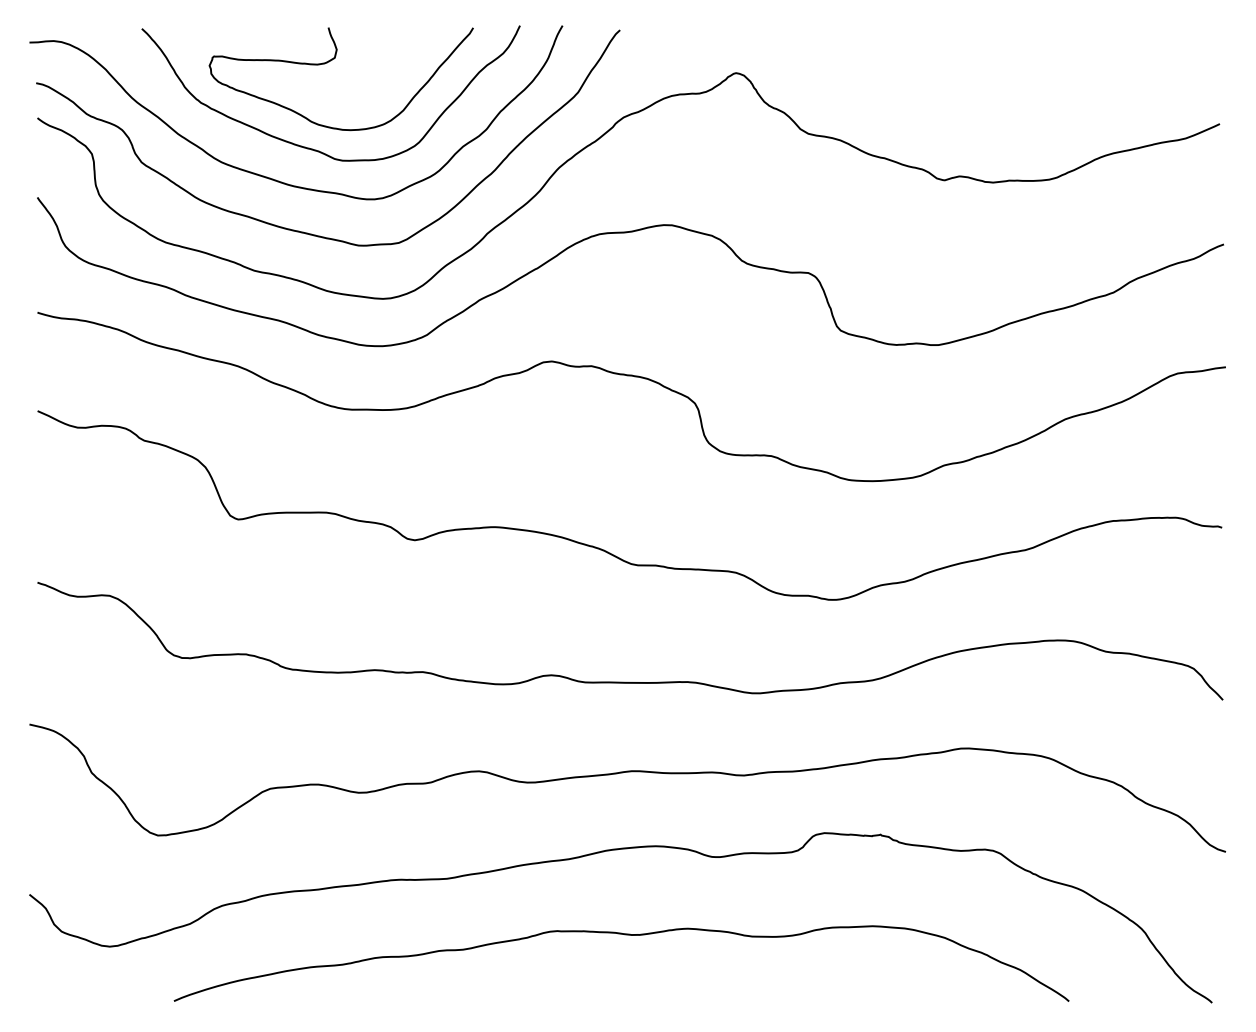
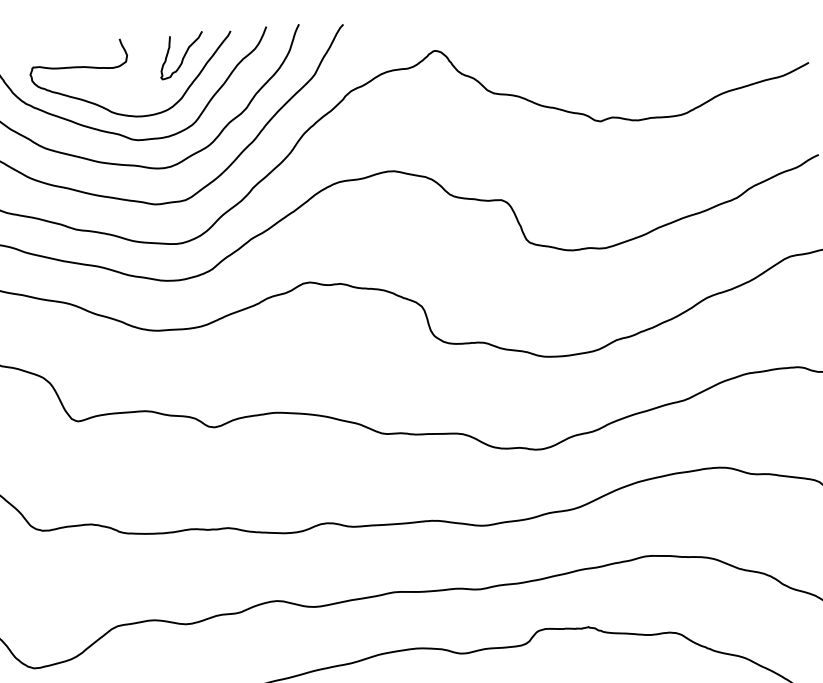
curve: (409, 56) -> (183, 56), added

